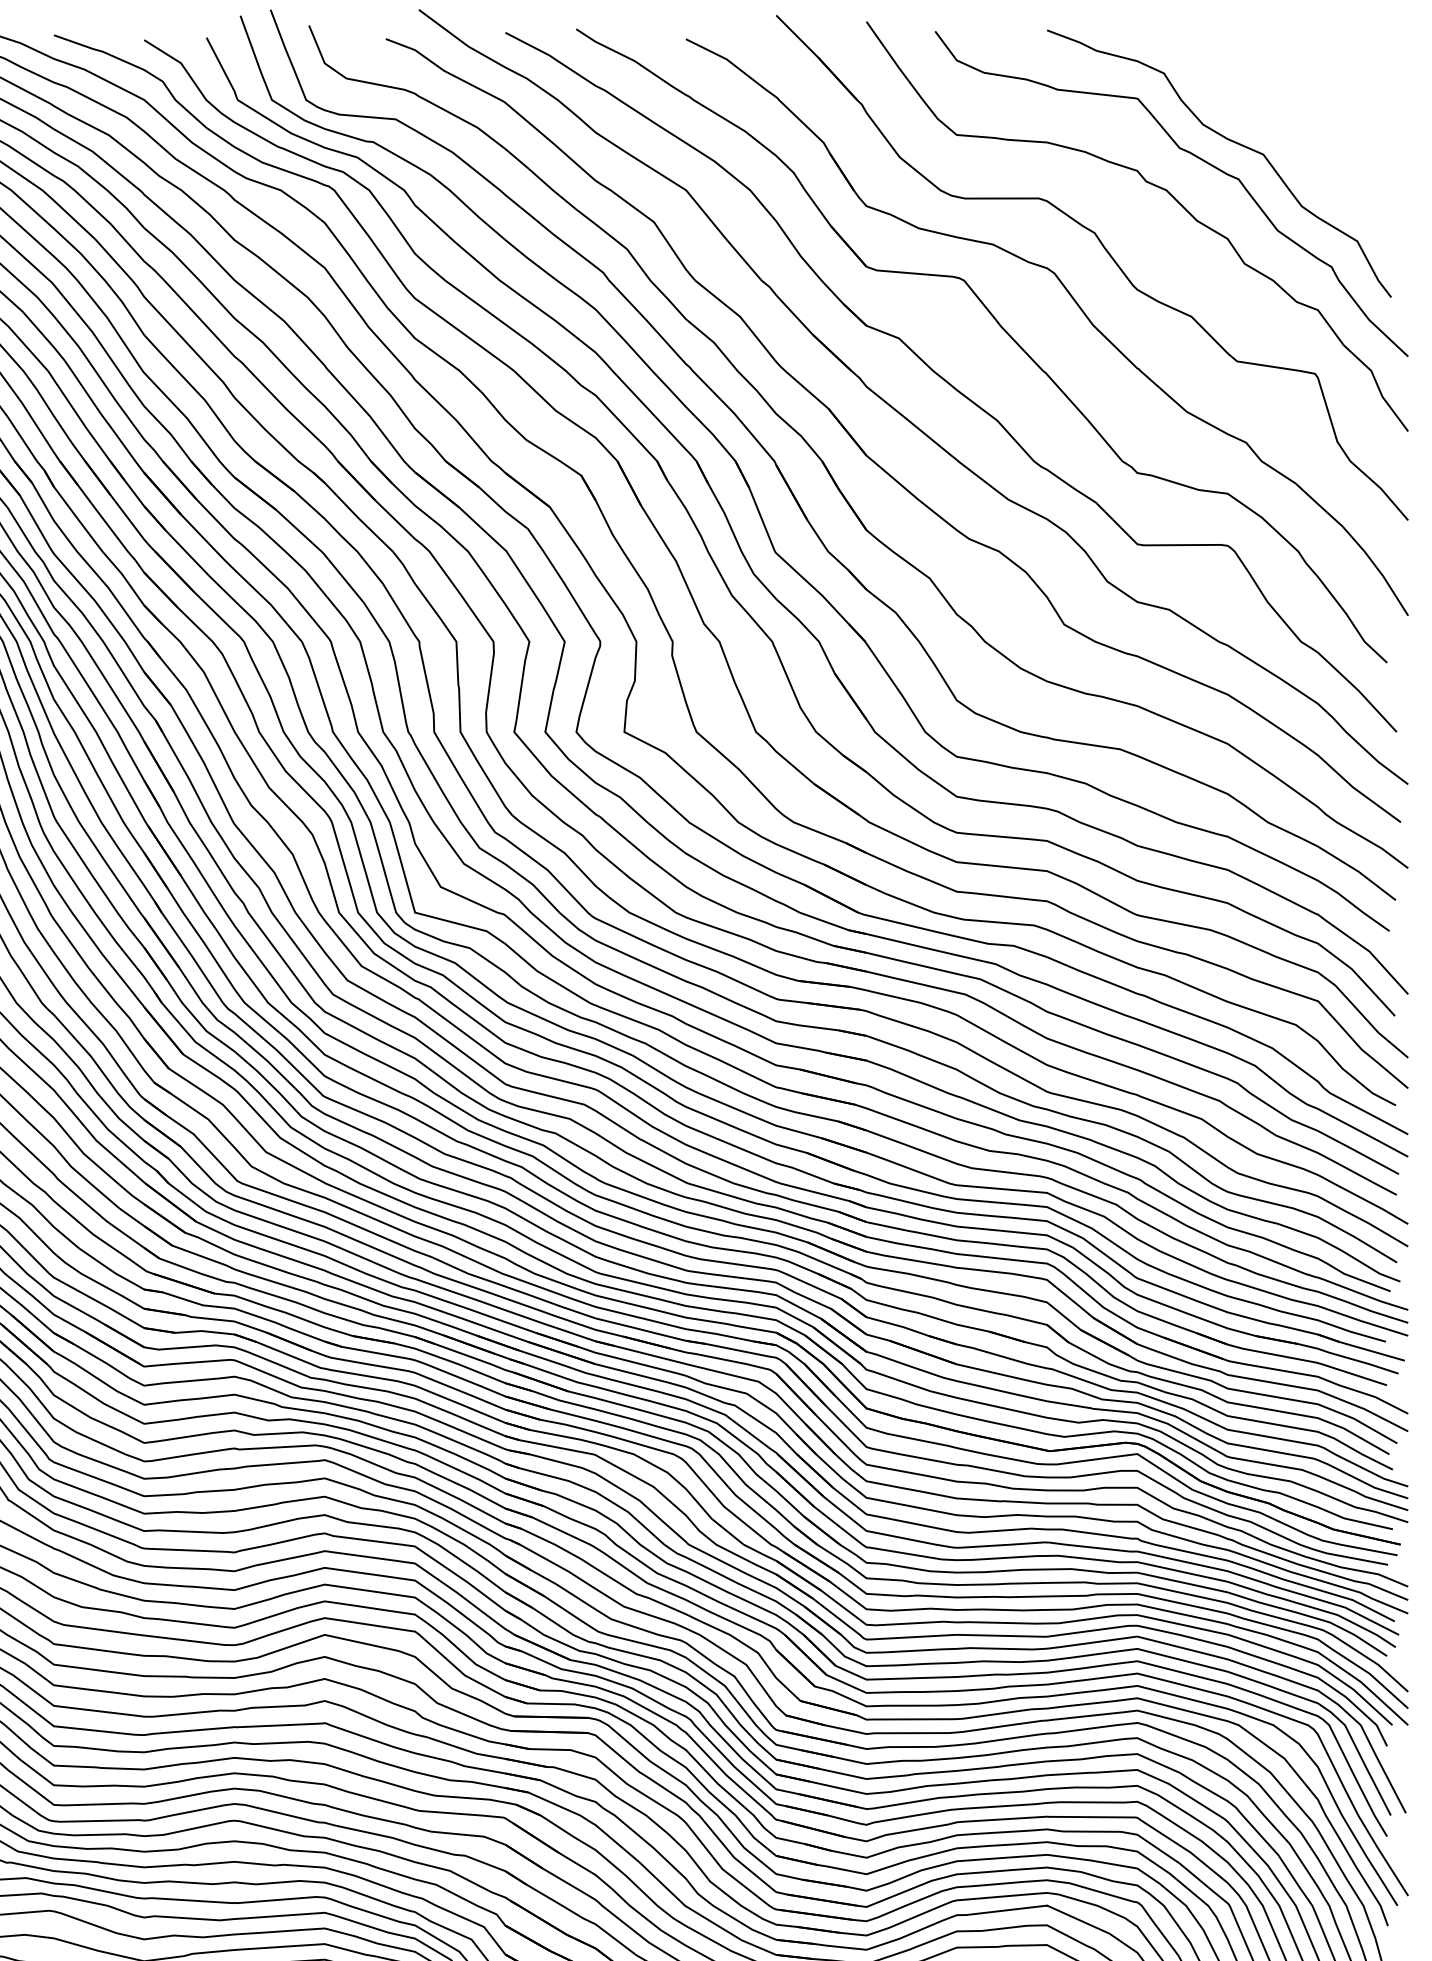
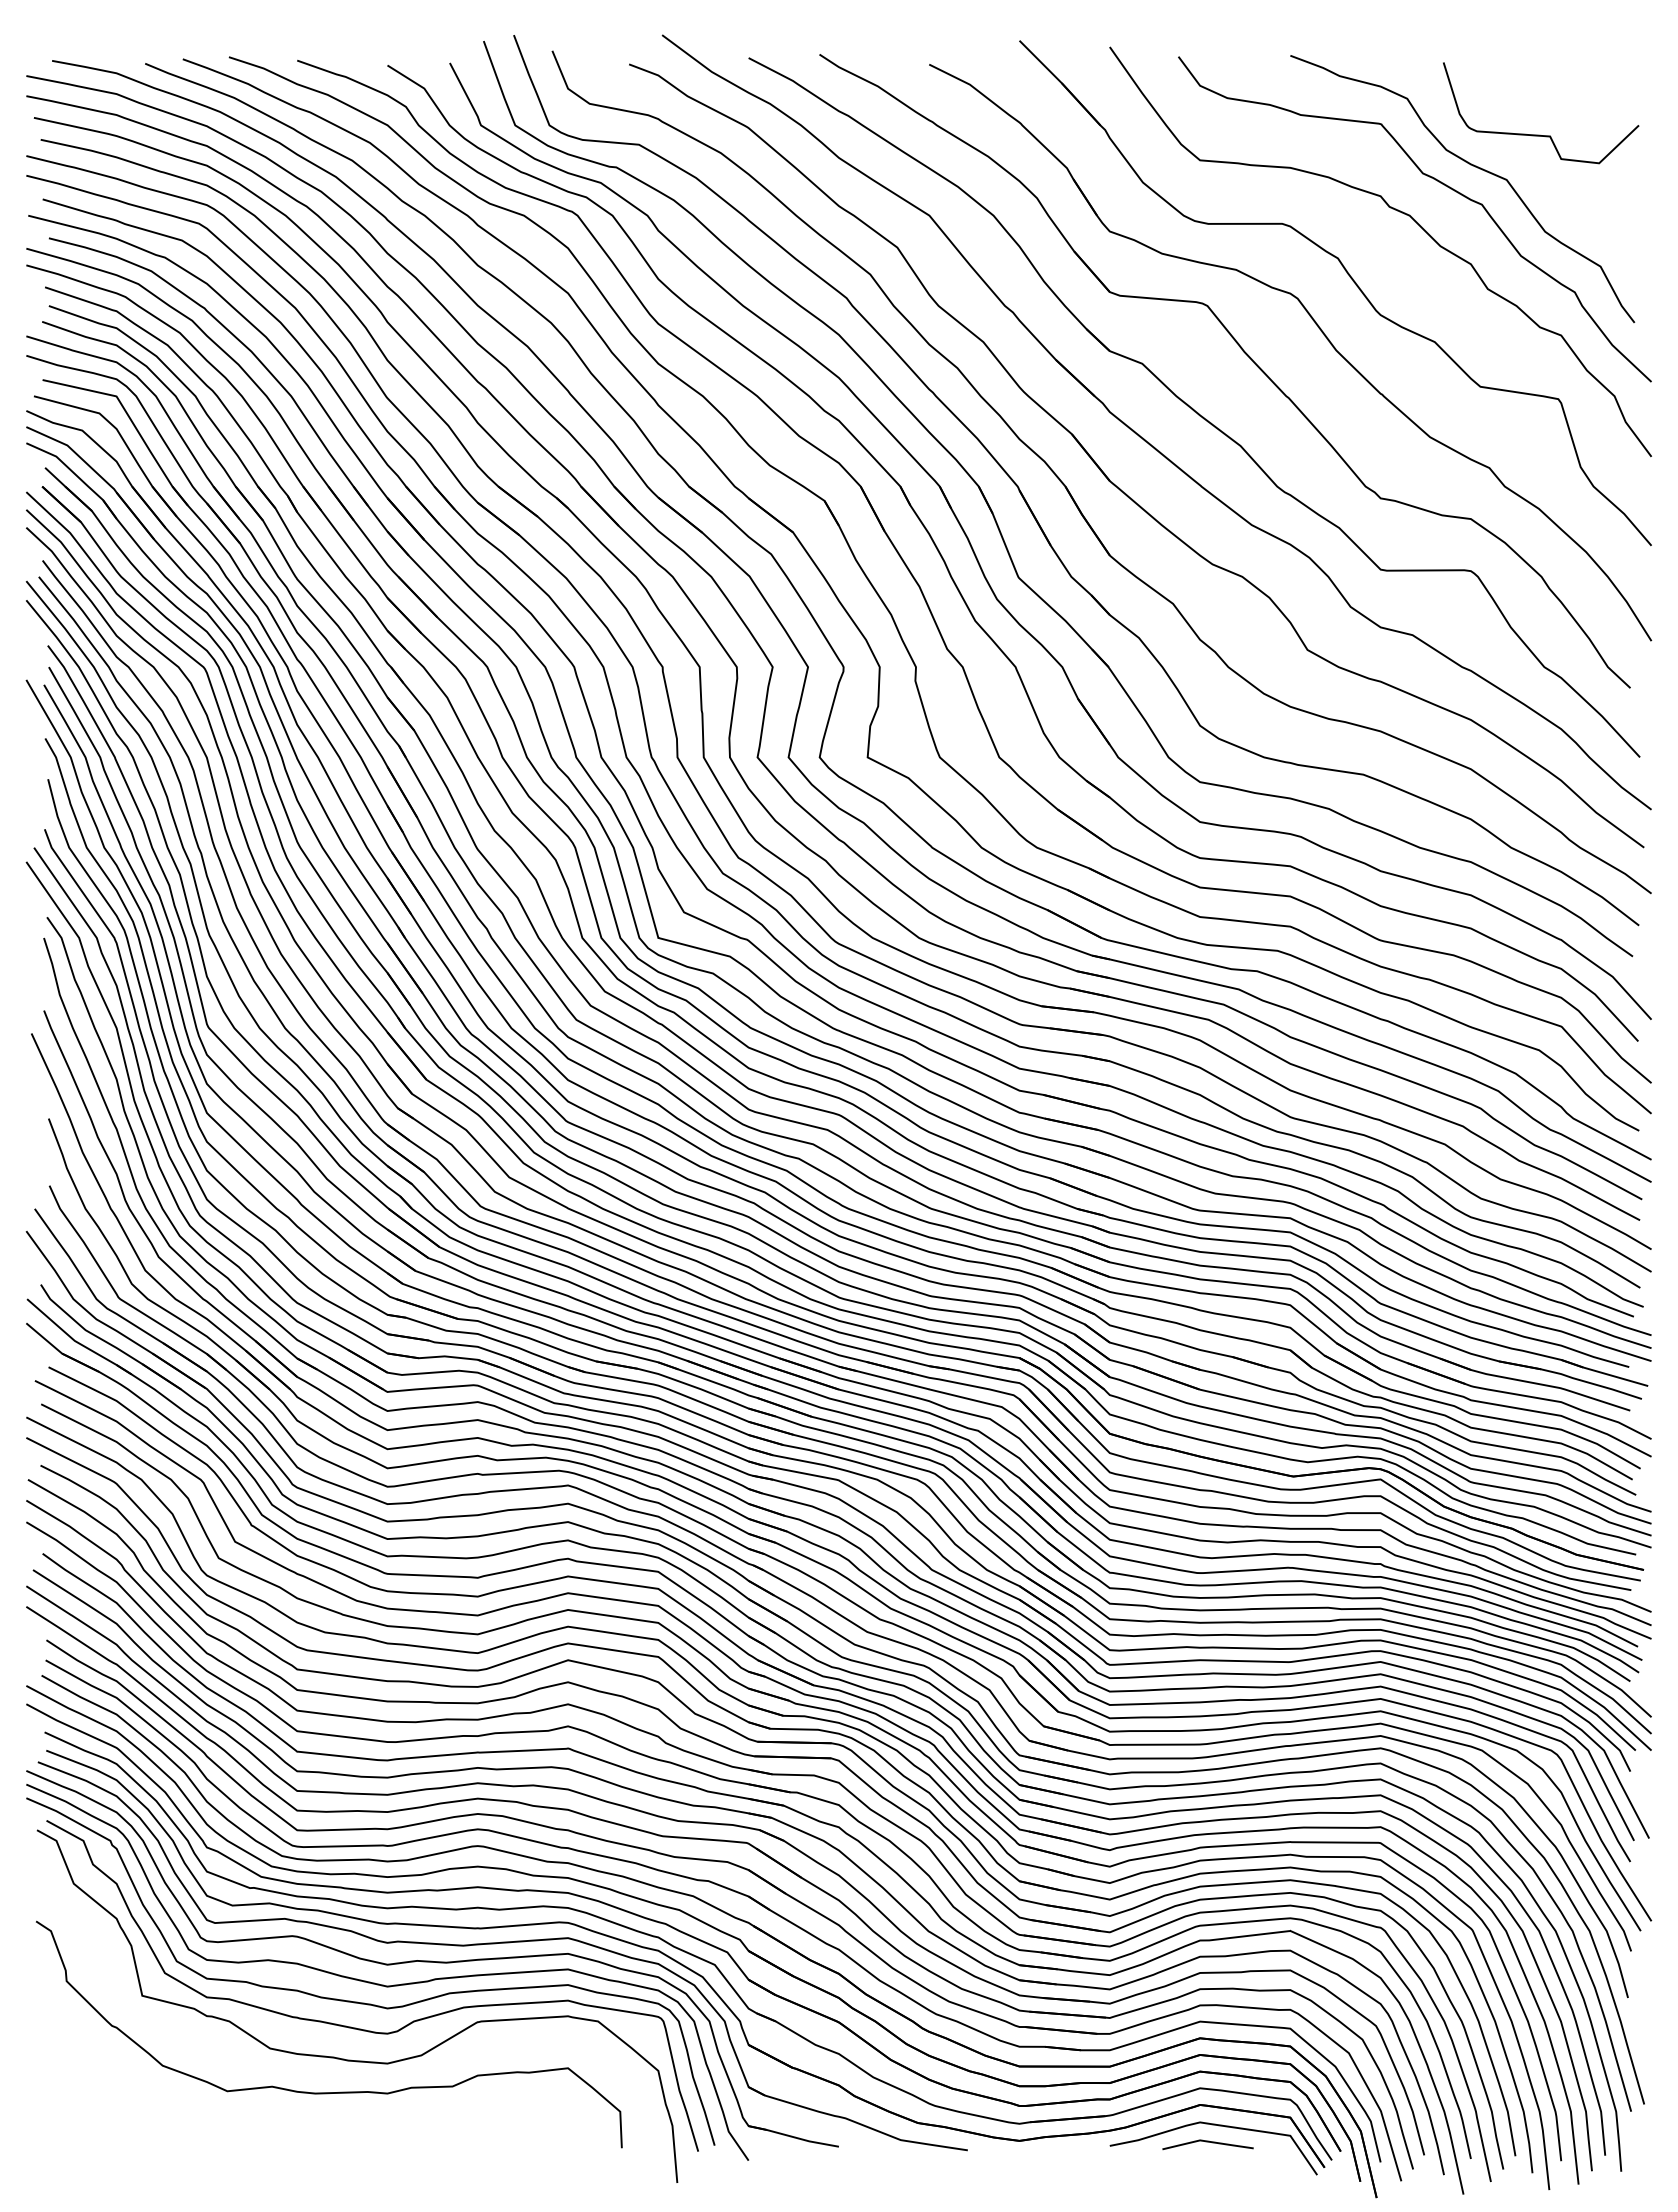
curve: (1297, 109) -> (1540, 134), added

